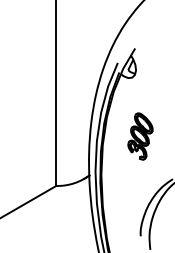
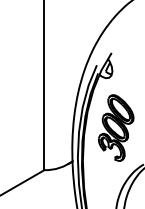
part: (140, 136) -> (116, 127), size x1.67

